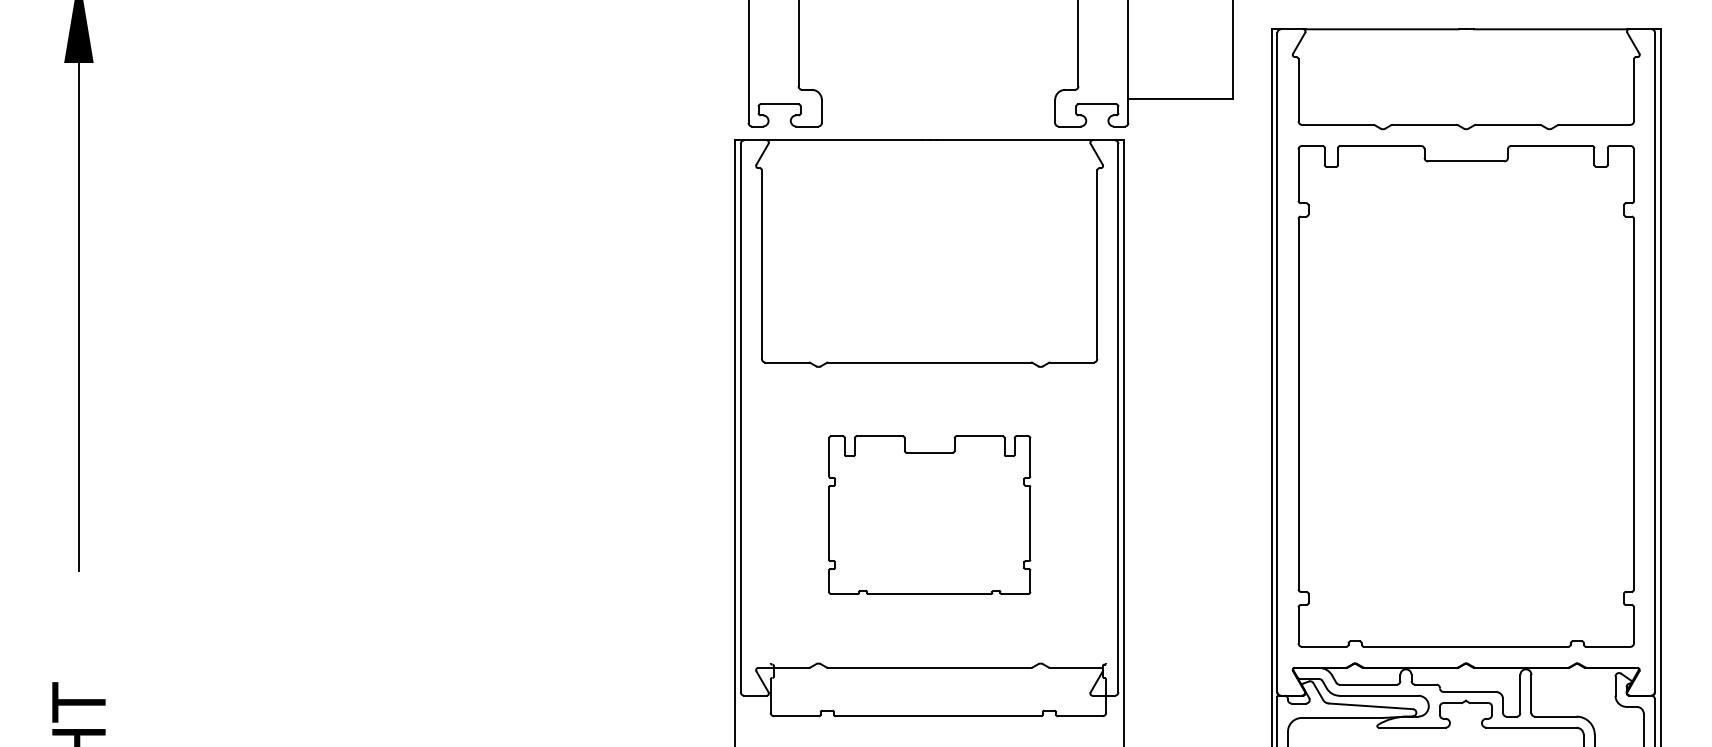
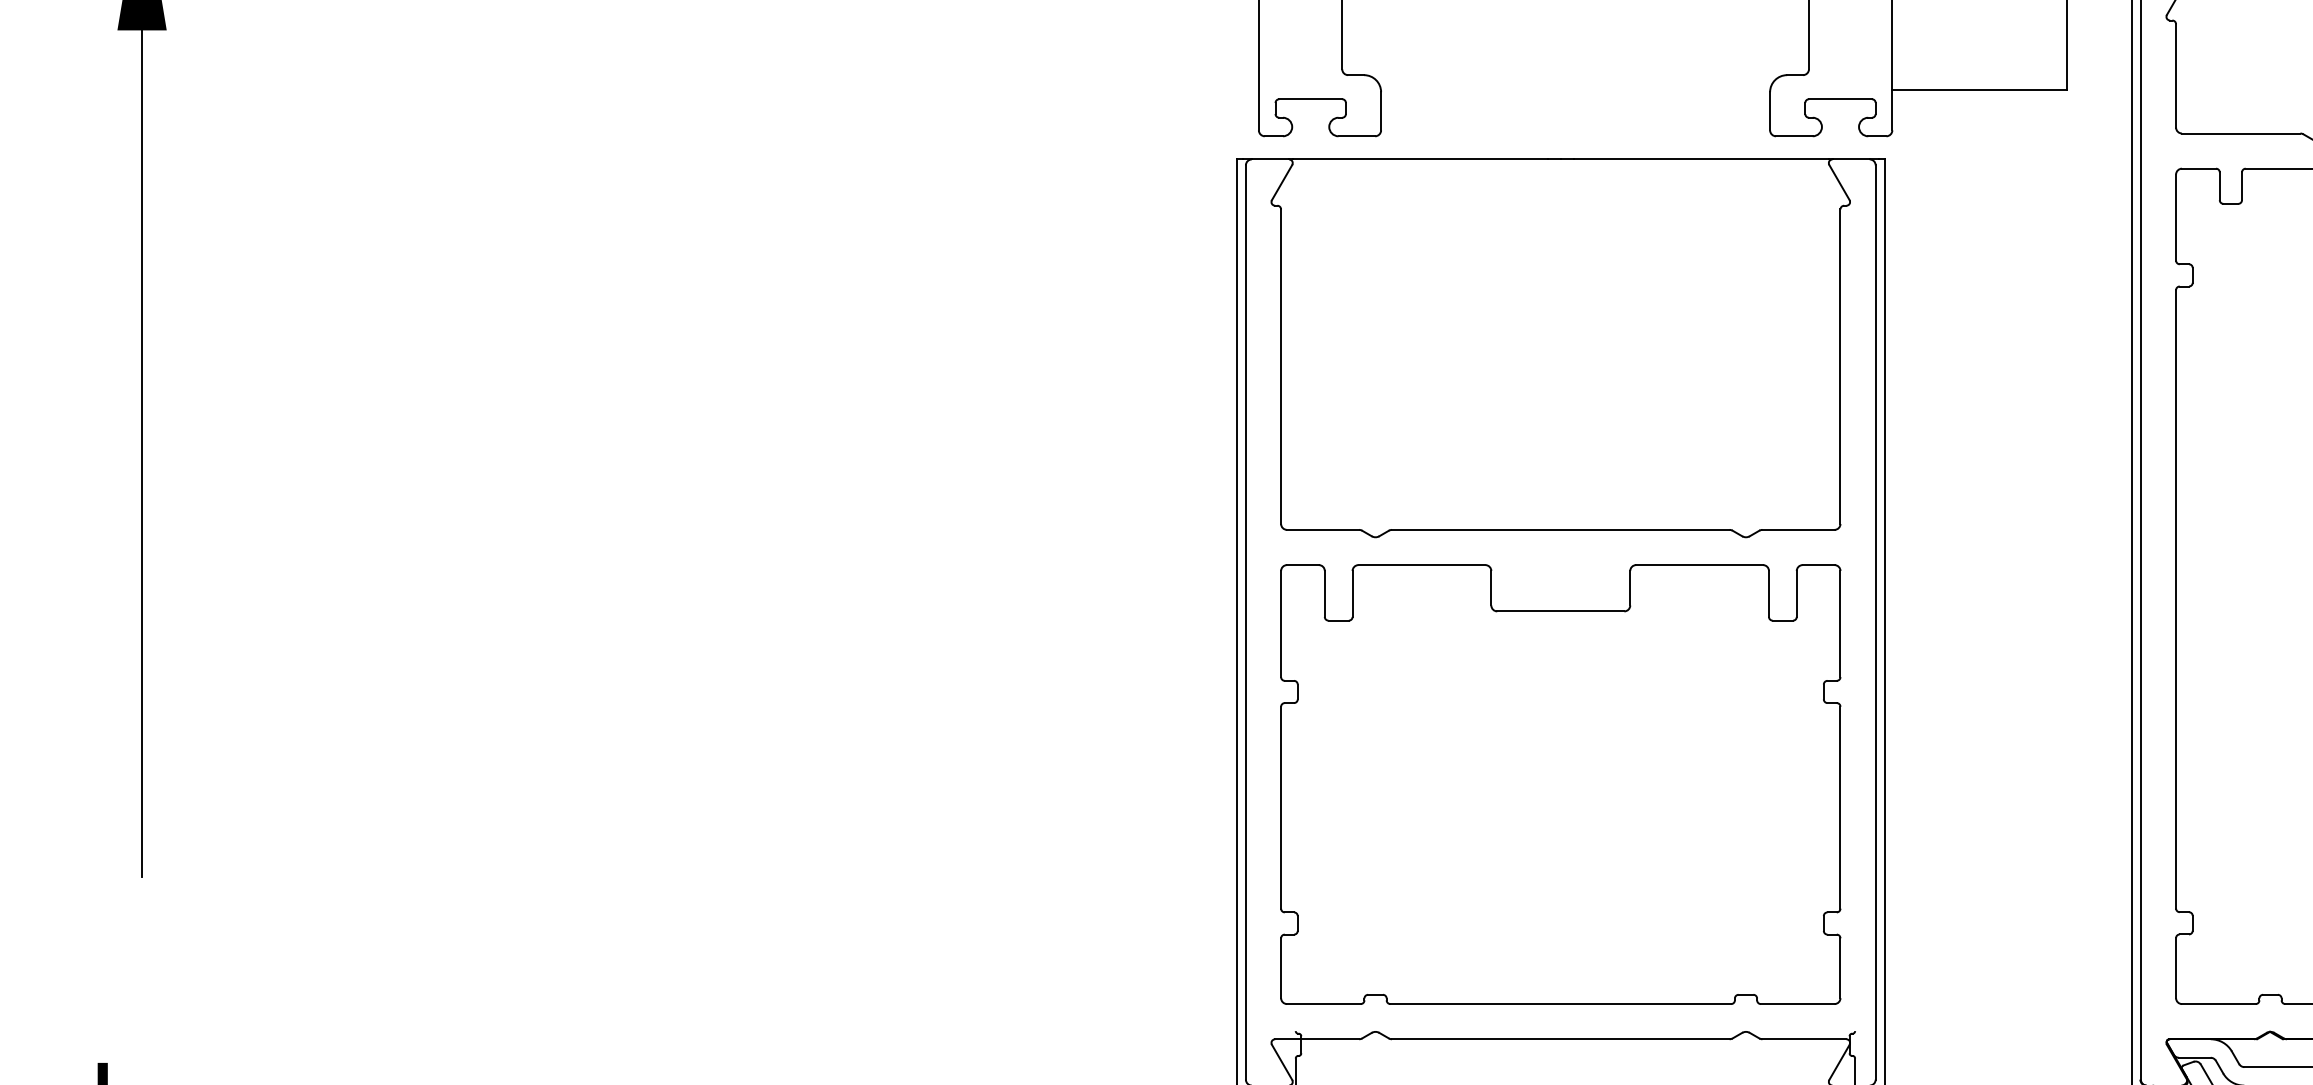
part: (929, 514) -> (1560, 783), size x1.67

